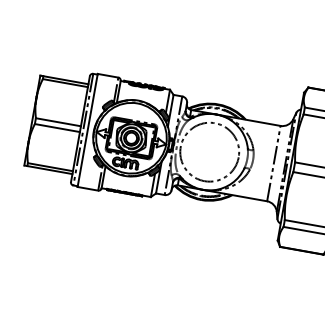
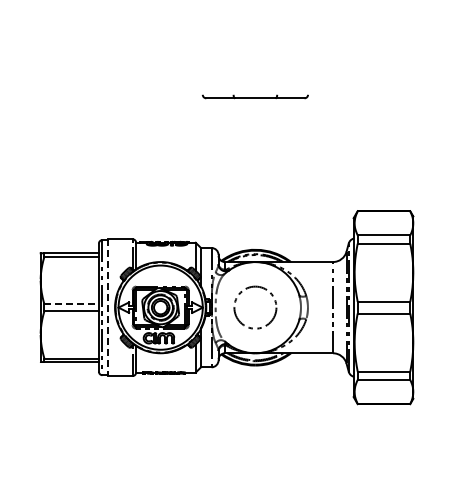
line: (59, 122) -> (72, 304), solid -> dashed
line: (87, 131) -> (107, 308), solid -> dashed
circle: (209, 152) -> (255, 307), size x0.6

